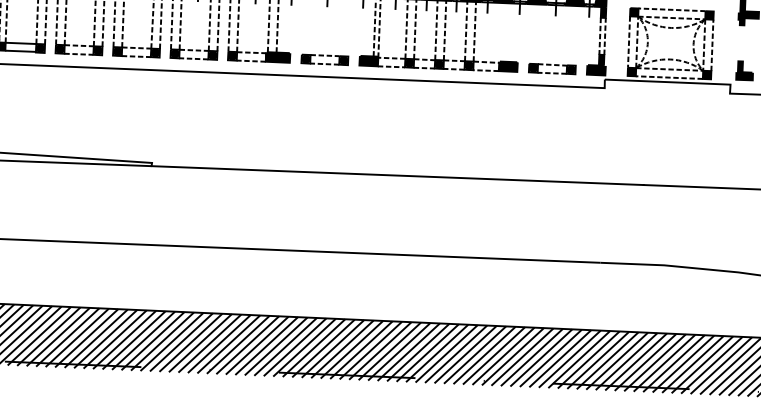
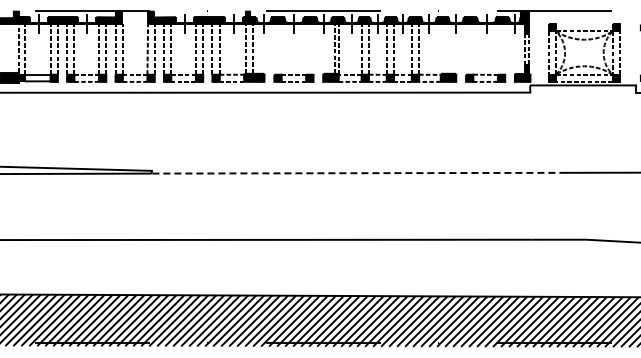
line: (672, 9) -> (584, 24), removed
line: (396, 175) -> (358, 173), solid -> dashed

